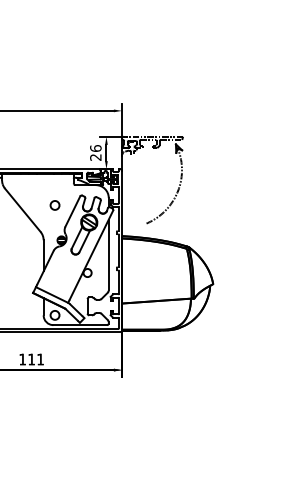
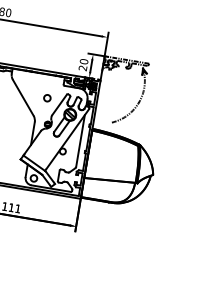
text: (95, 148) -> (83, 61), 26 -> 20

